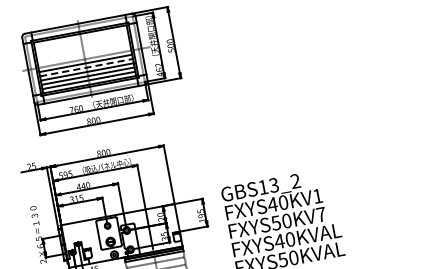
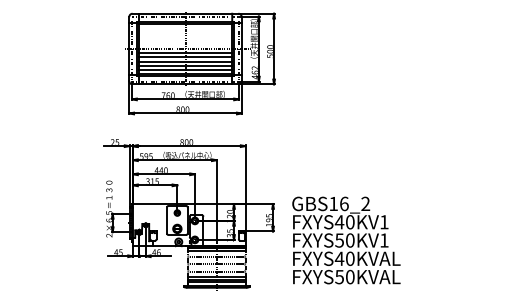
line: (87, 67) -> (186, 57), dashed -> solid
text: (273, 185) -> (343, 203), GBS13_2 -> GBS16_2
text: (321, 214) -> (384, 240), FXYS50KV7 -> FXYS50KV1

